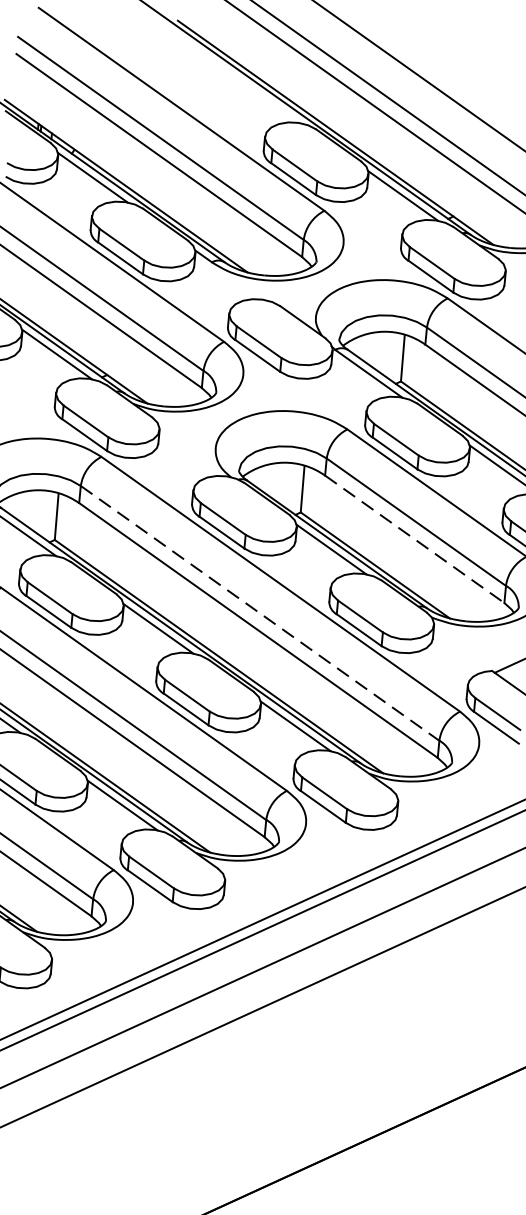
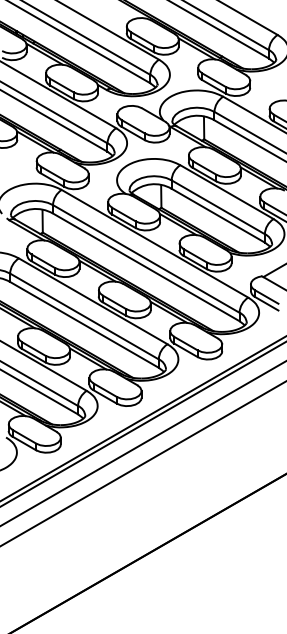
line: (415, 538) -> (218, 215), dashed -> solid
line: (260, 612) -> (146, 258), dashed -> solid

